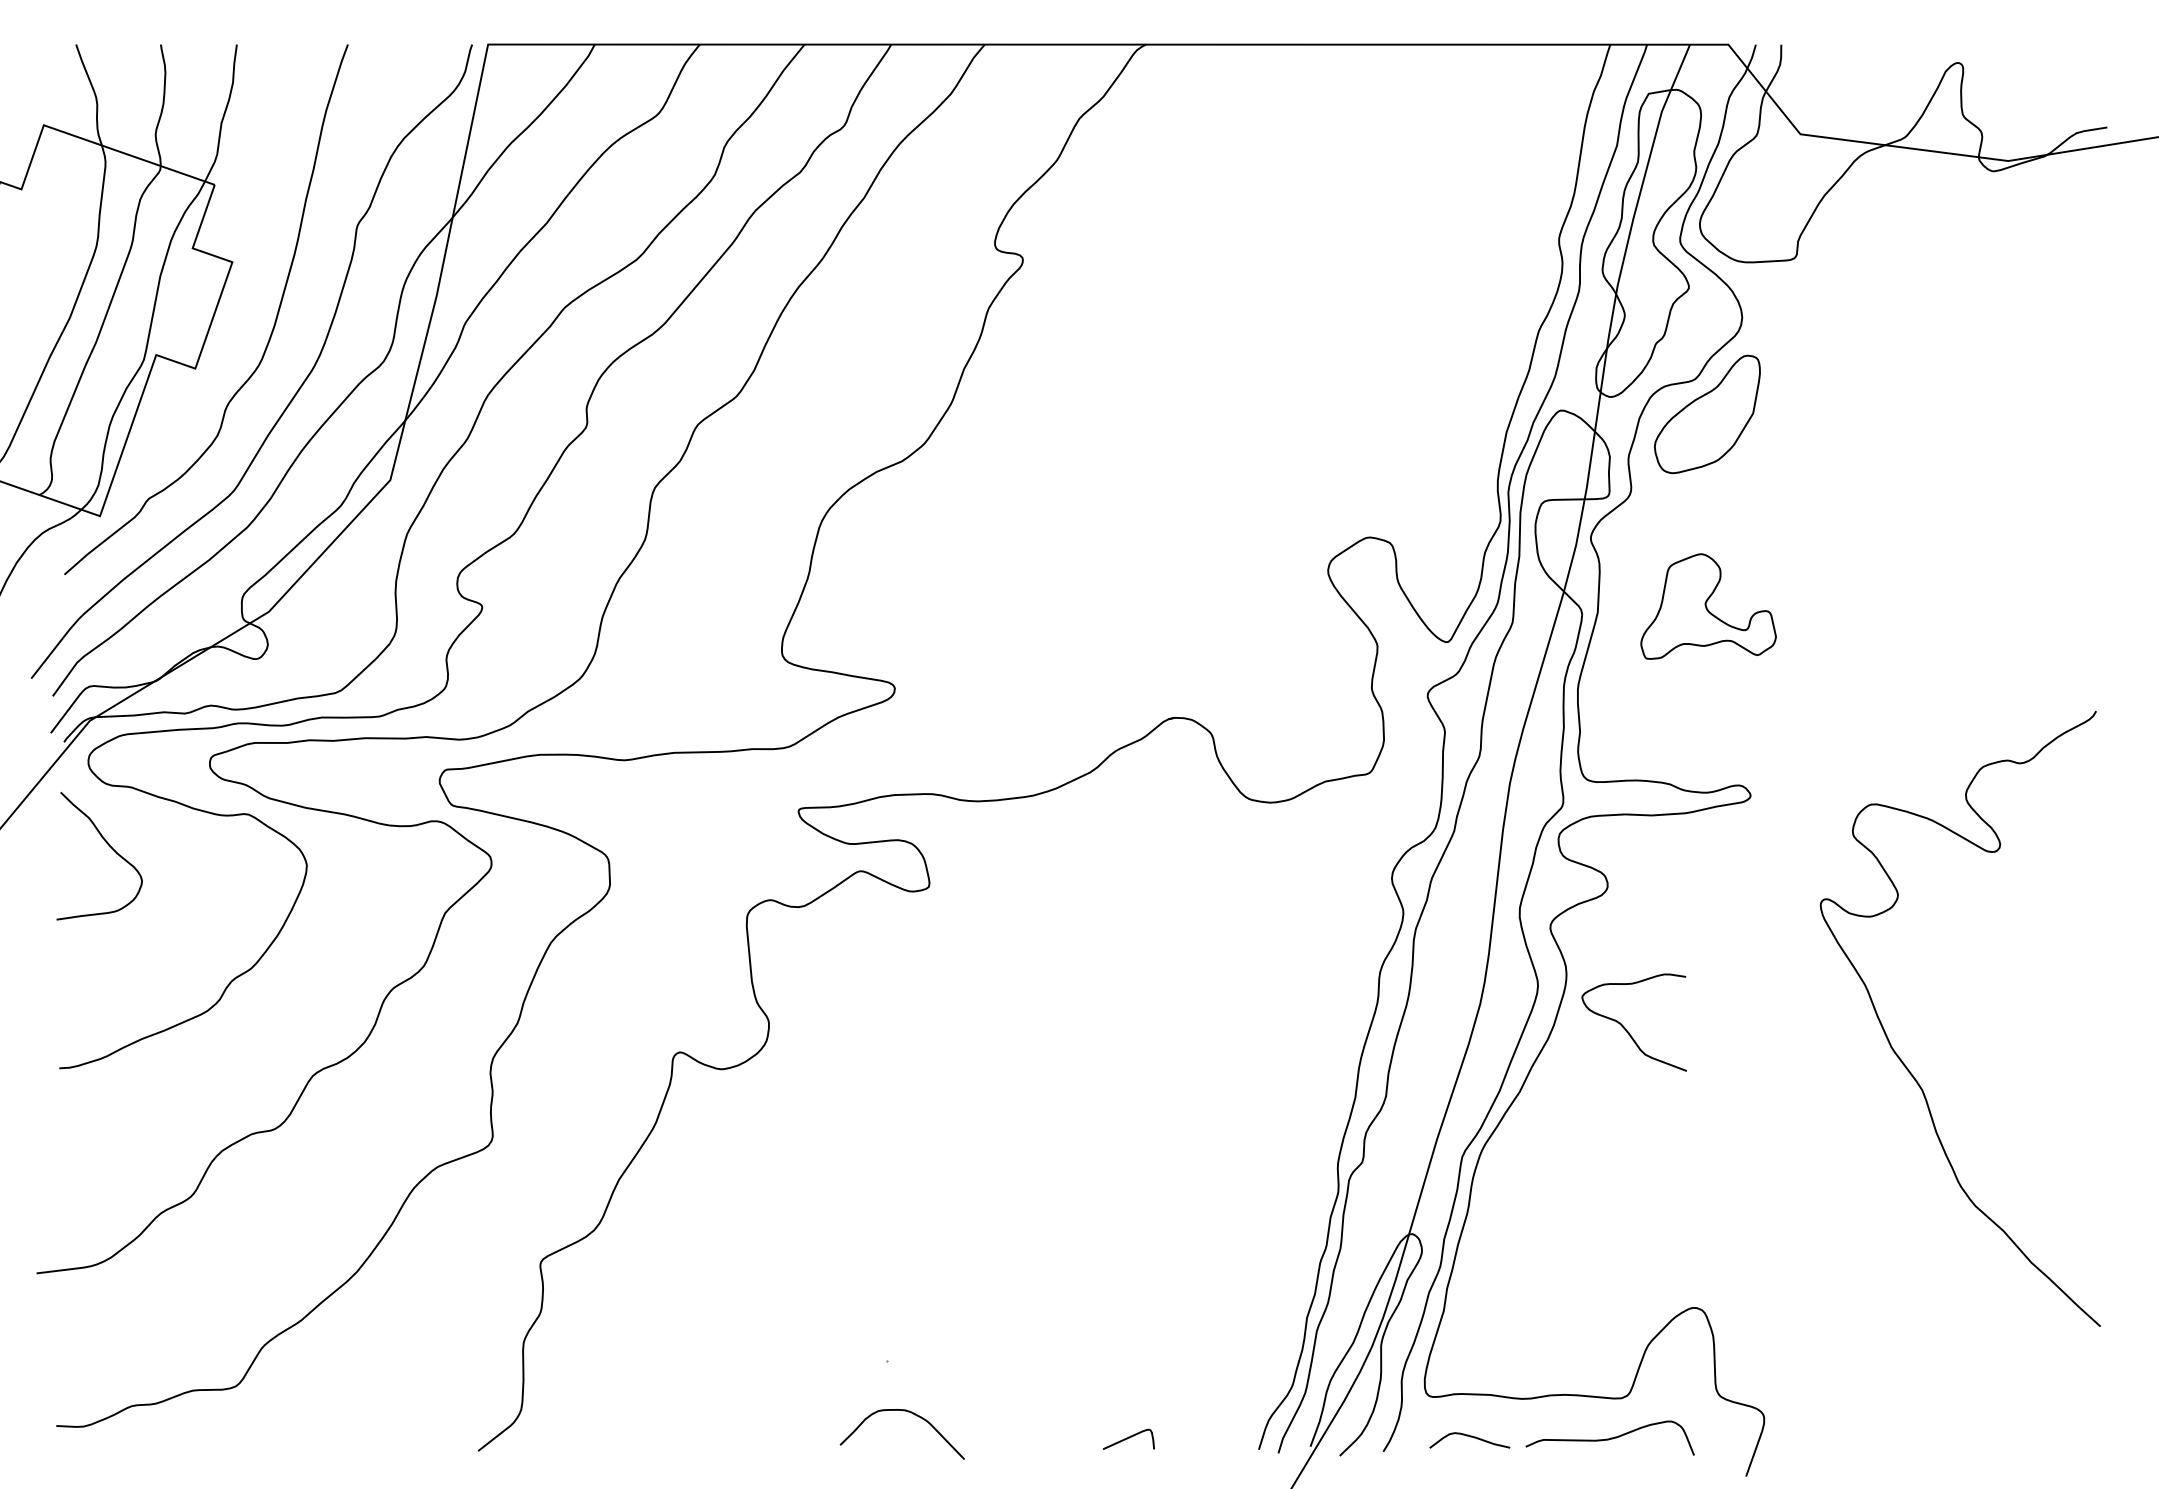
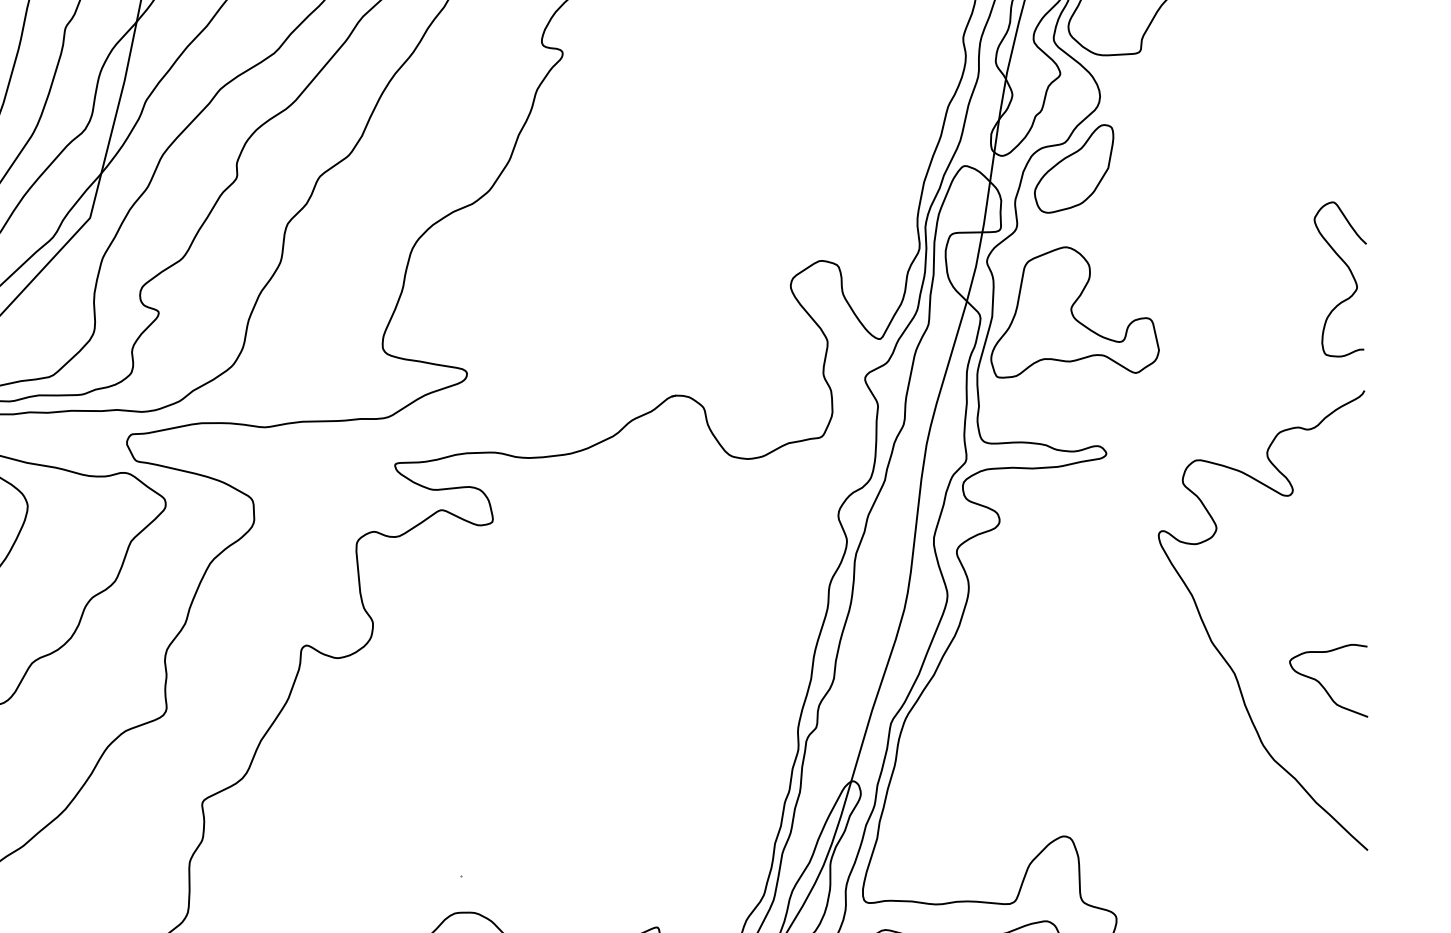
curve: (2078, 555) -> (1351, 274), added
part: (1708, 606) -> (1074, 312), size x1.67
curve: (1624, 1026) -> (1321, 683), moved

